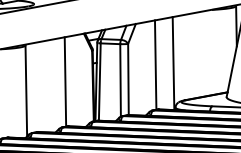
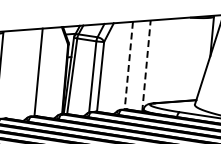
line: (173, 63) -> (146, 66), solid -> dashed
line: (155, 65) -> (128, 66), solid -> dashed

